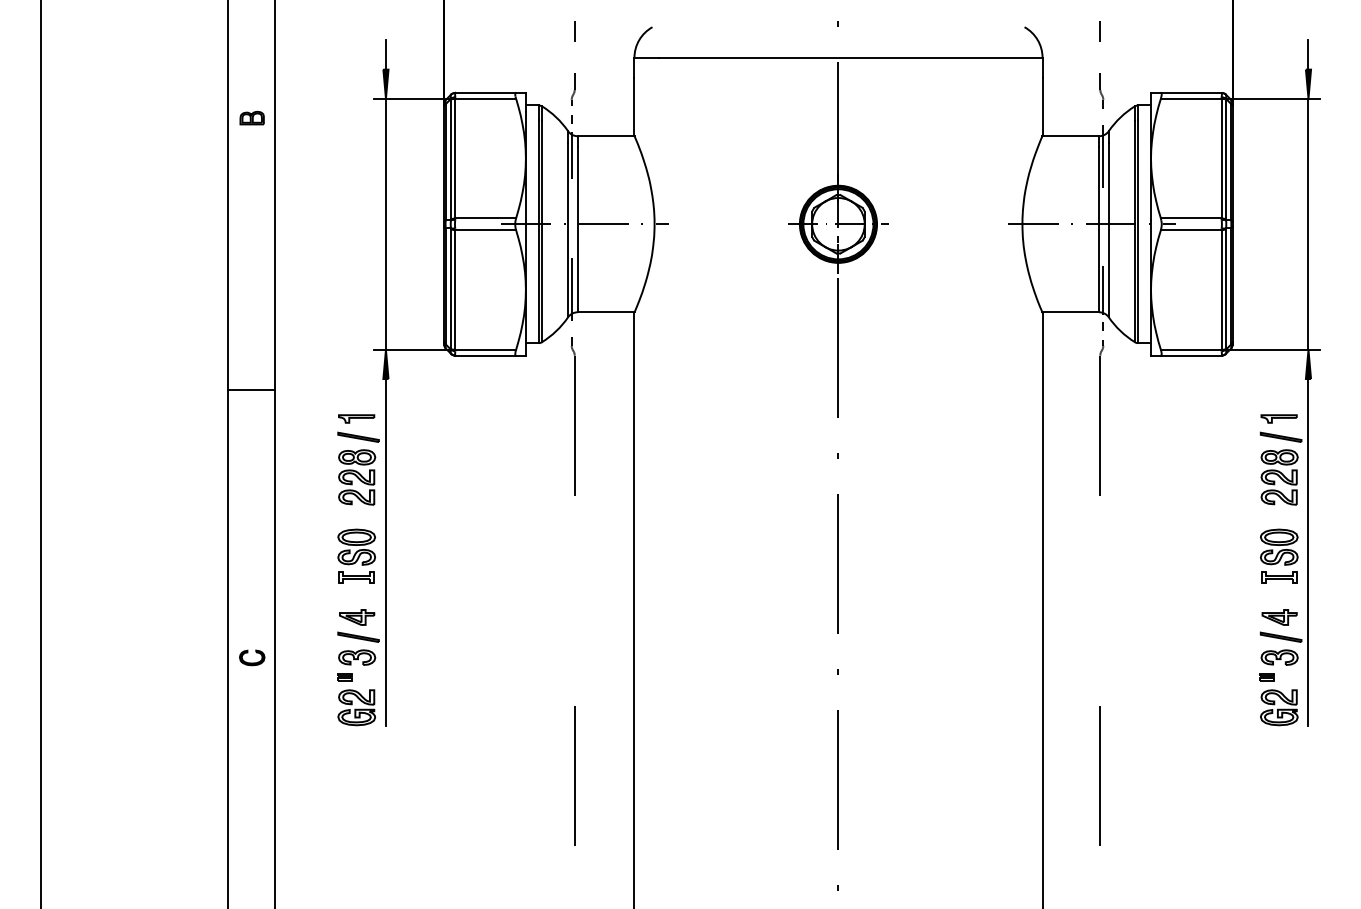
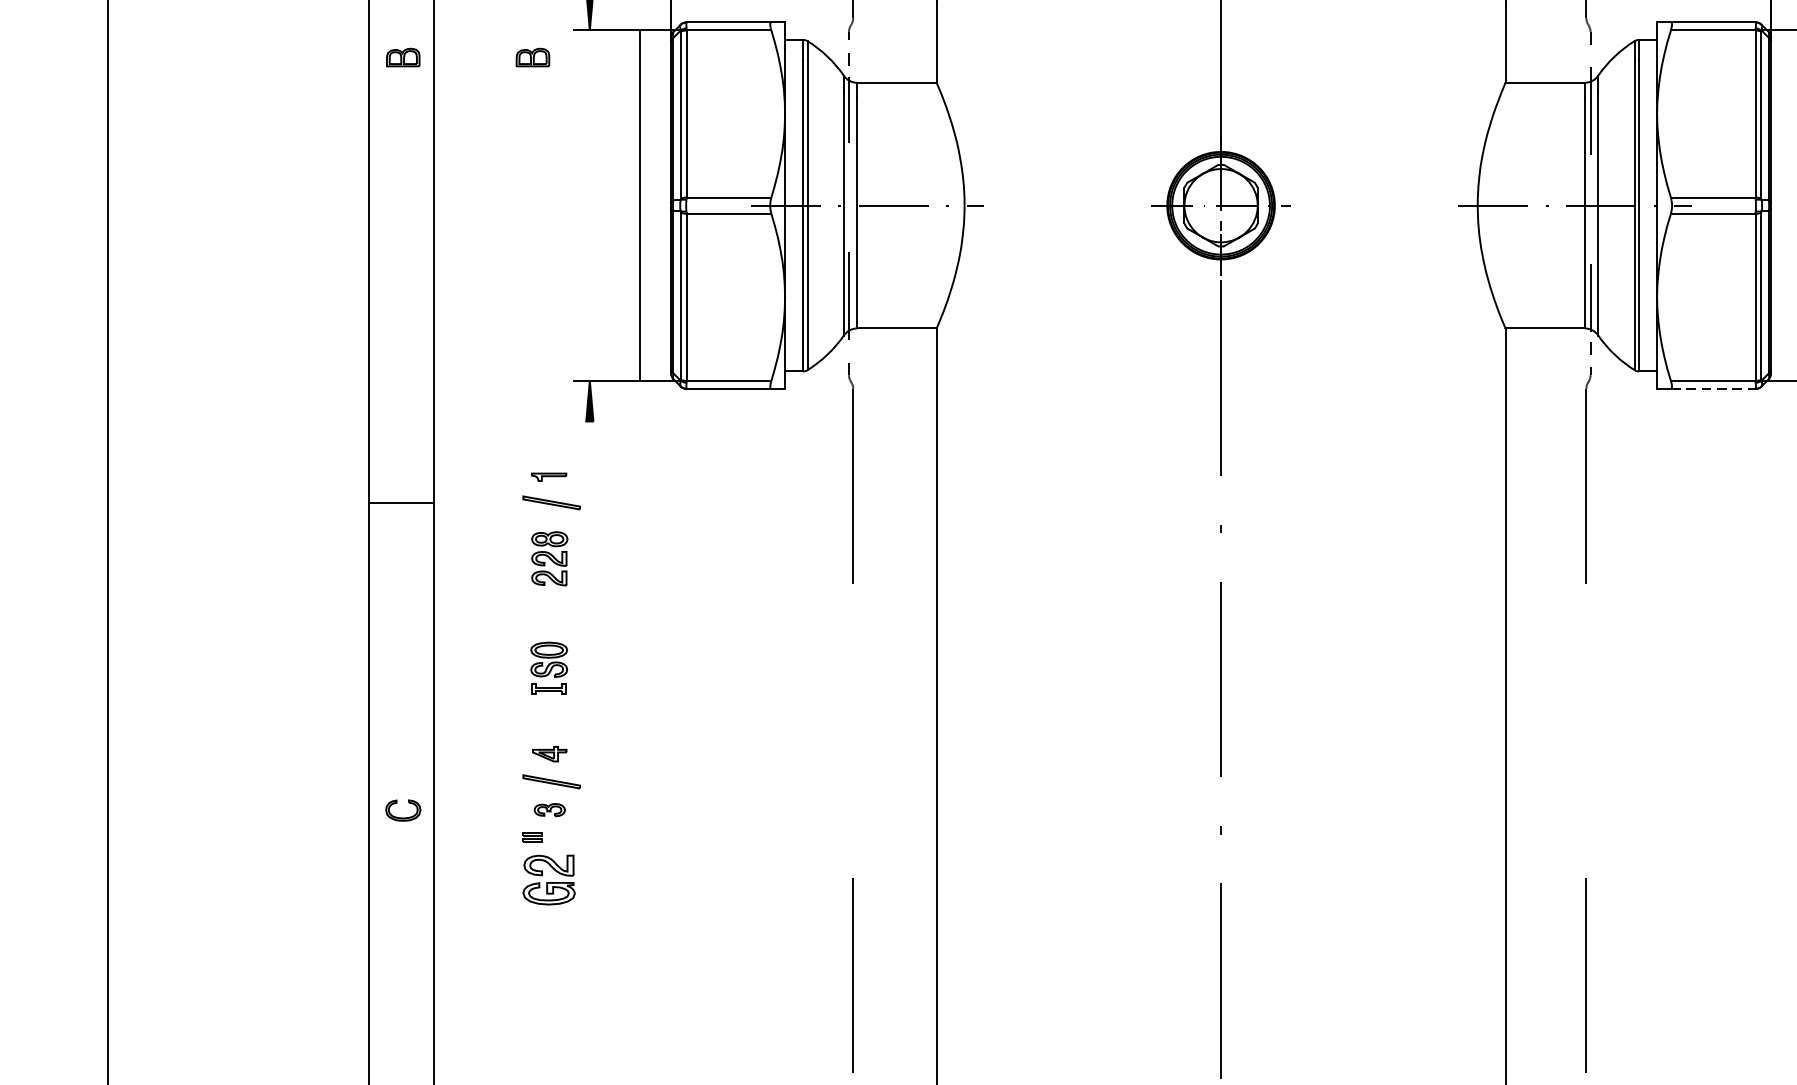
part: (344, 117) -> (532, 56), added
line: (385, 223) -> (639, 204), moved
line: (1191, 355) -> (1713, 388), solid -> dashed
line: (250, 390) -> (400, 503), moved
part: (356, 418) -> (548, 476), size x0.7
part: (357, 477) -> (550, 558), size x0.7
line: (385, 552) -> (589, 663), removed
part: (356, 555) -> (548, 667), size x0.7
part: (357, 617) -> (550, 754), size x0.7
part: (357, 657) -> (550, 809), size x0.6

